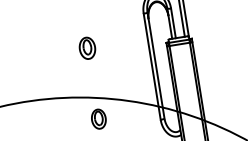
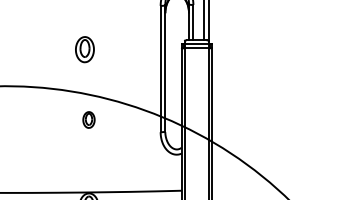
part: (87, 48) -> (84, 49), moved
part: (98, 118) -> (88, 119), size x0.7

